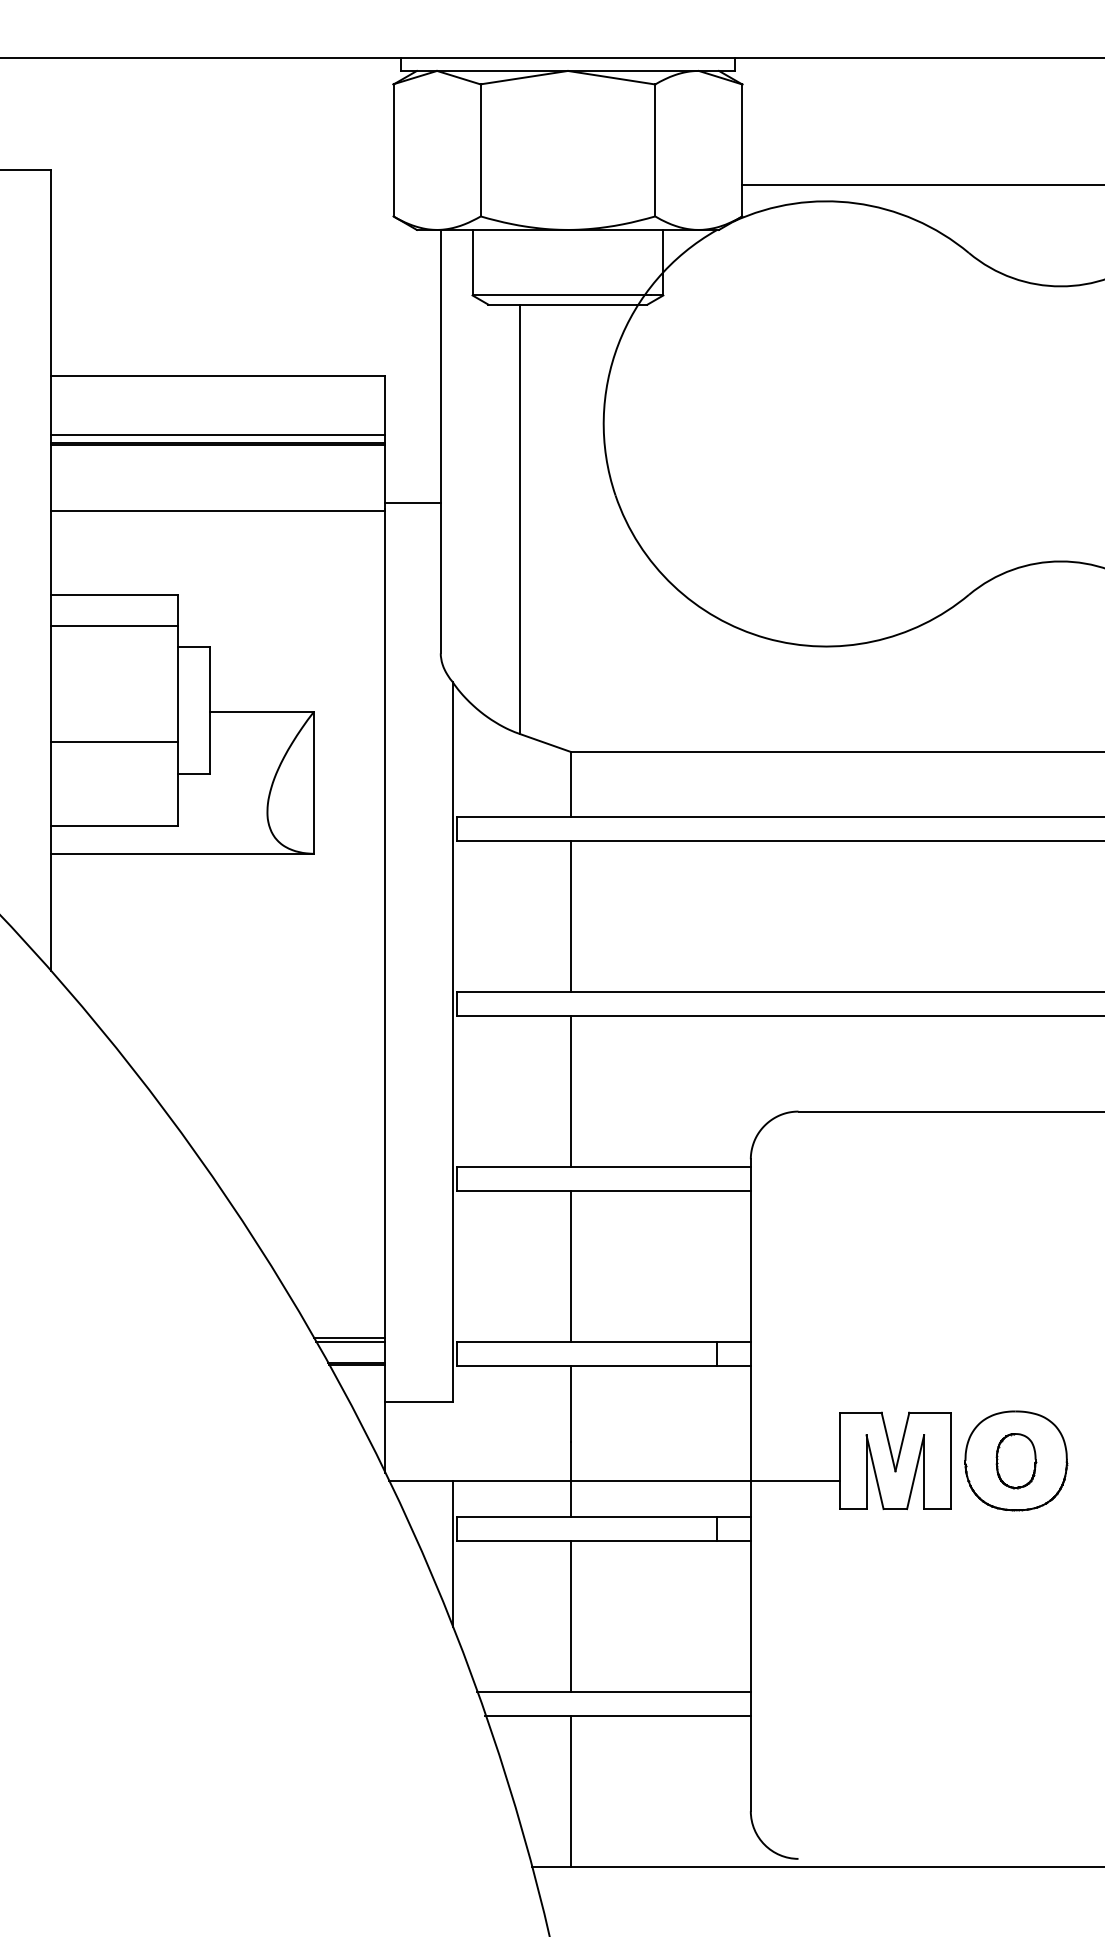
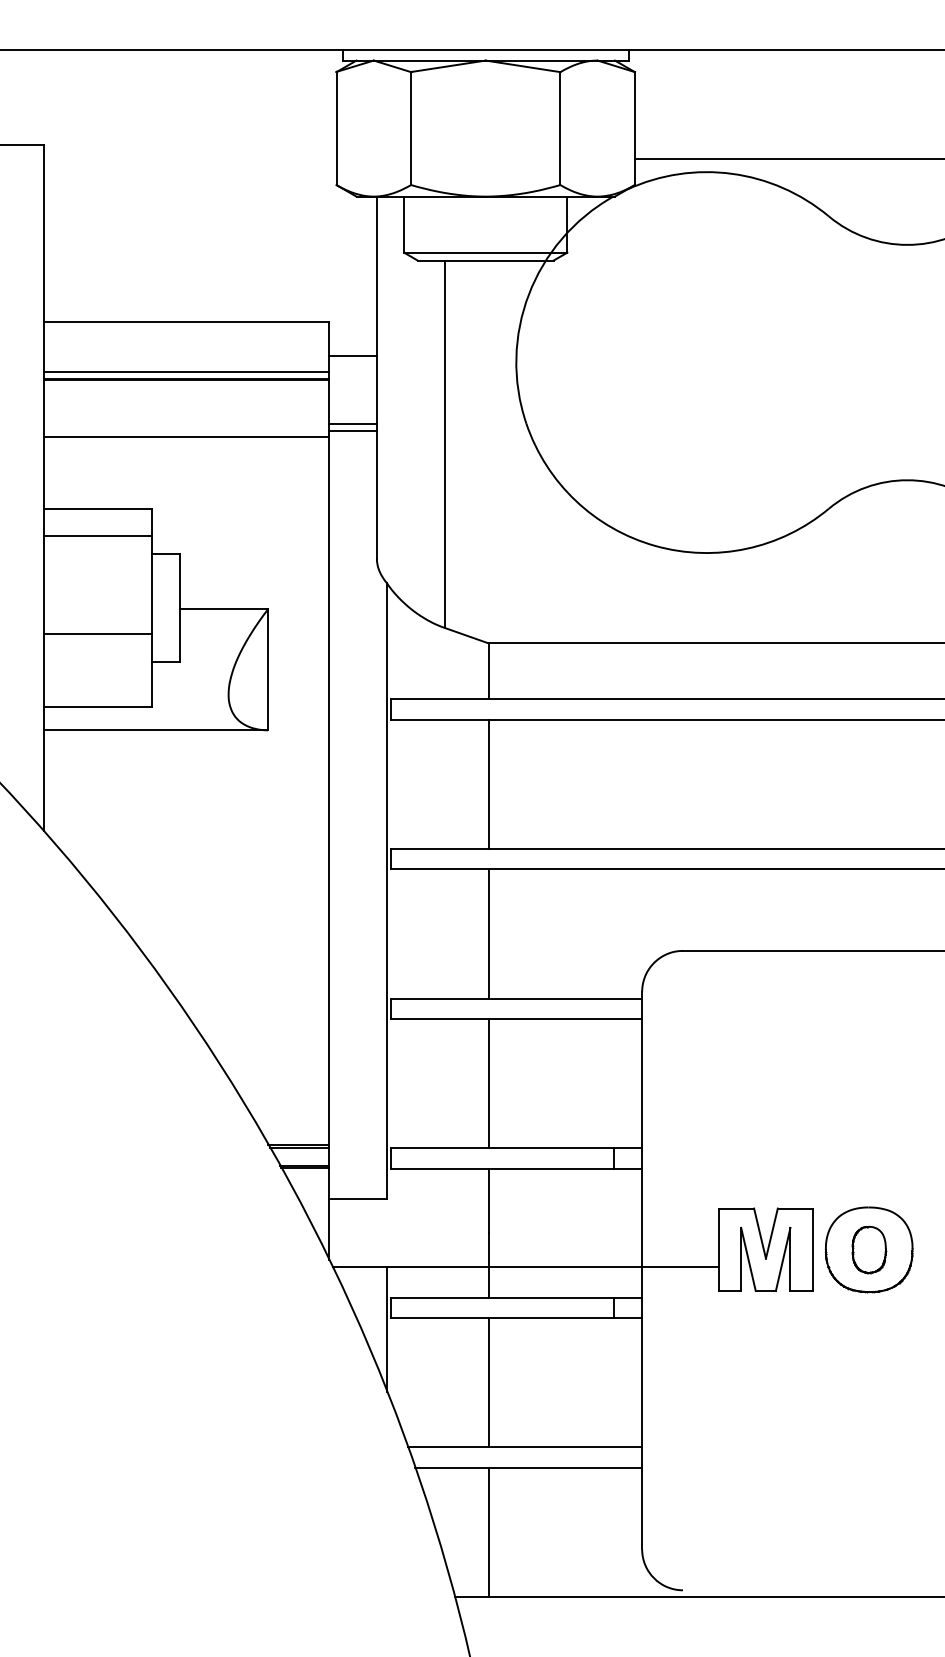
line: (412, 415) -> (352, 355), added
line: (412, 495) -> (352, 423), added

